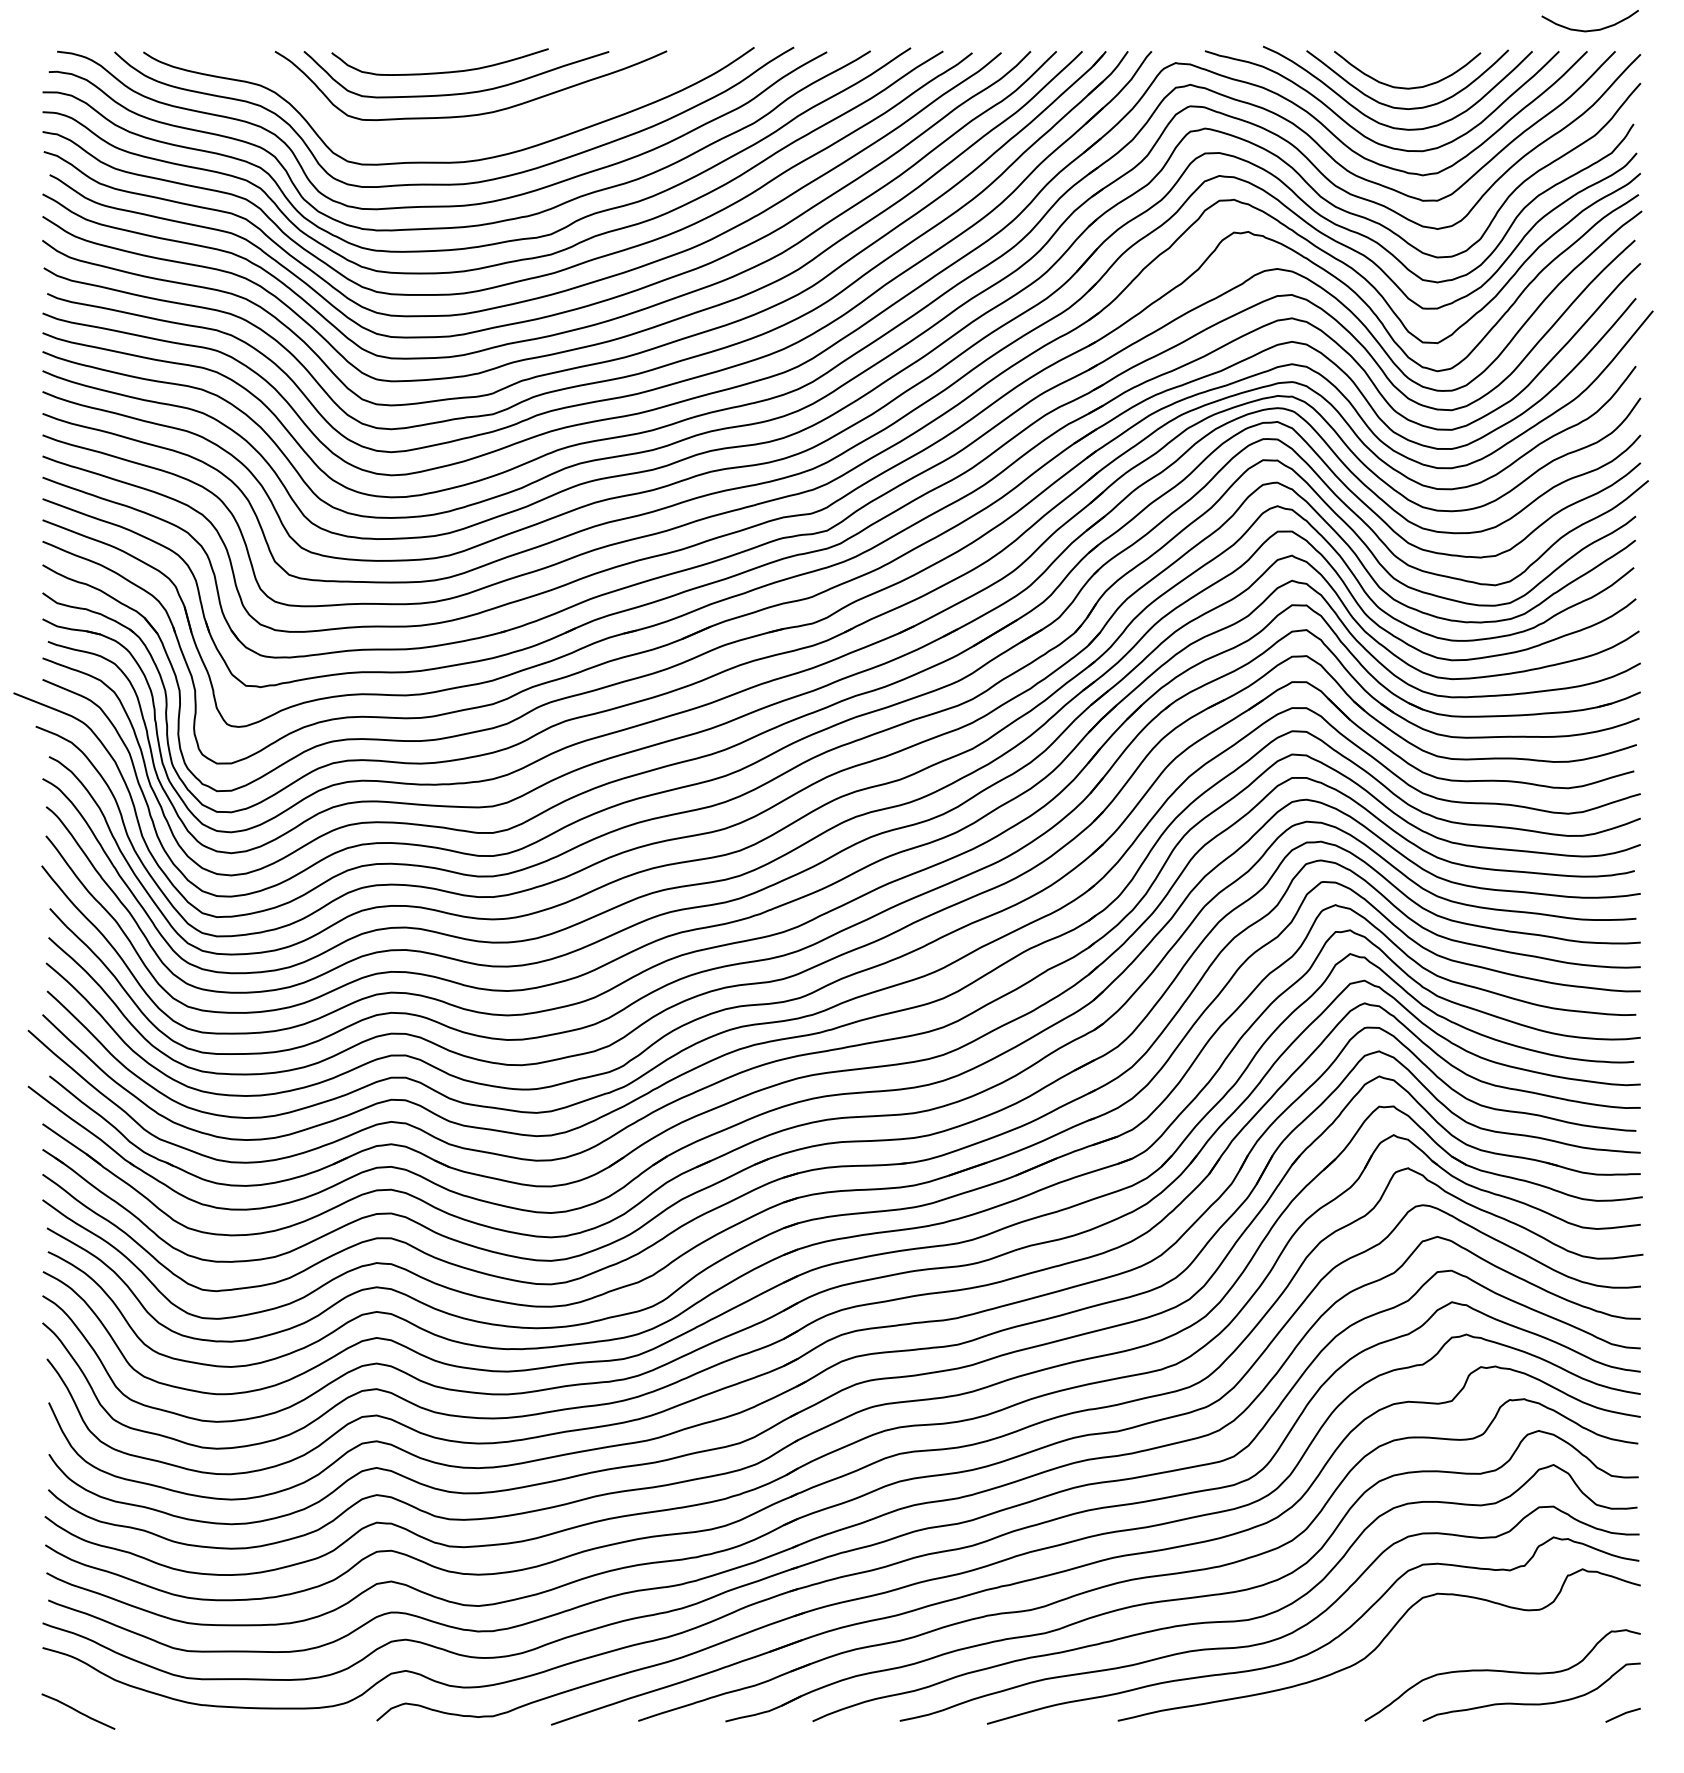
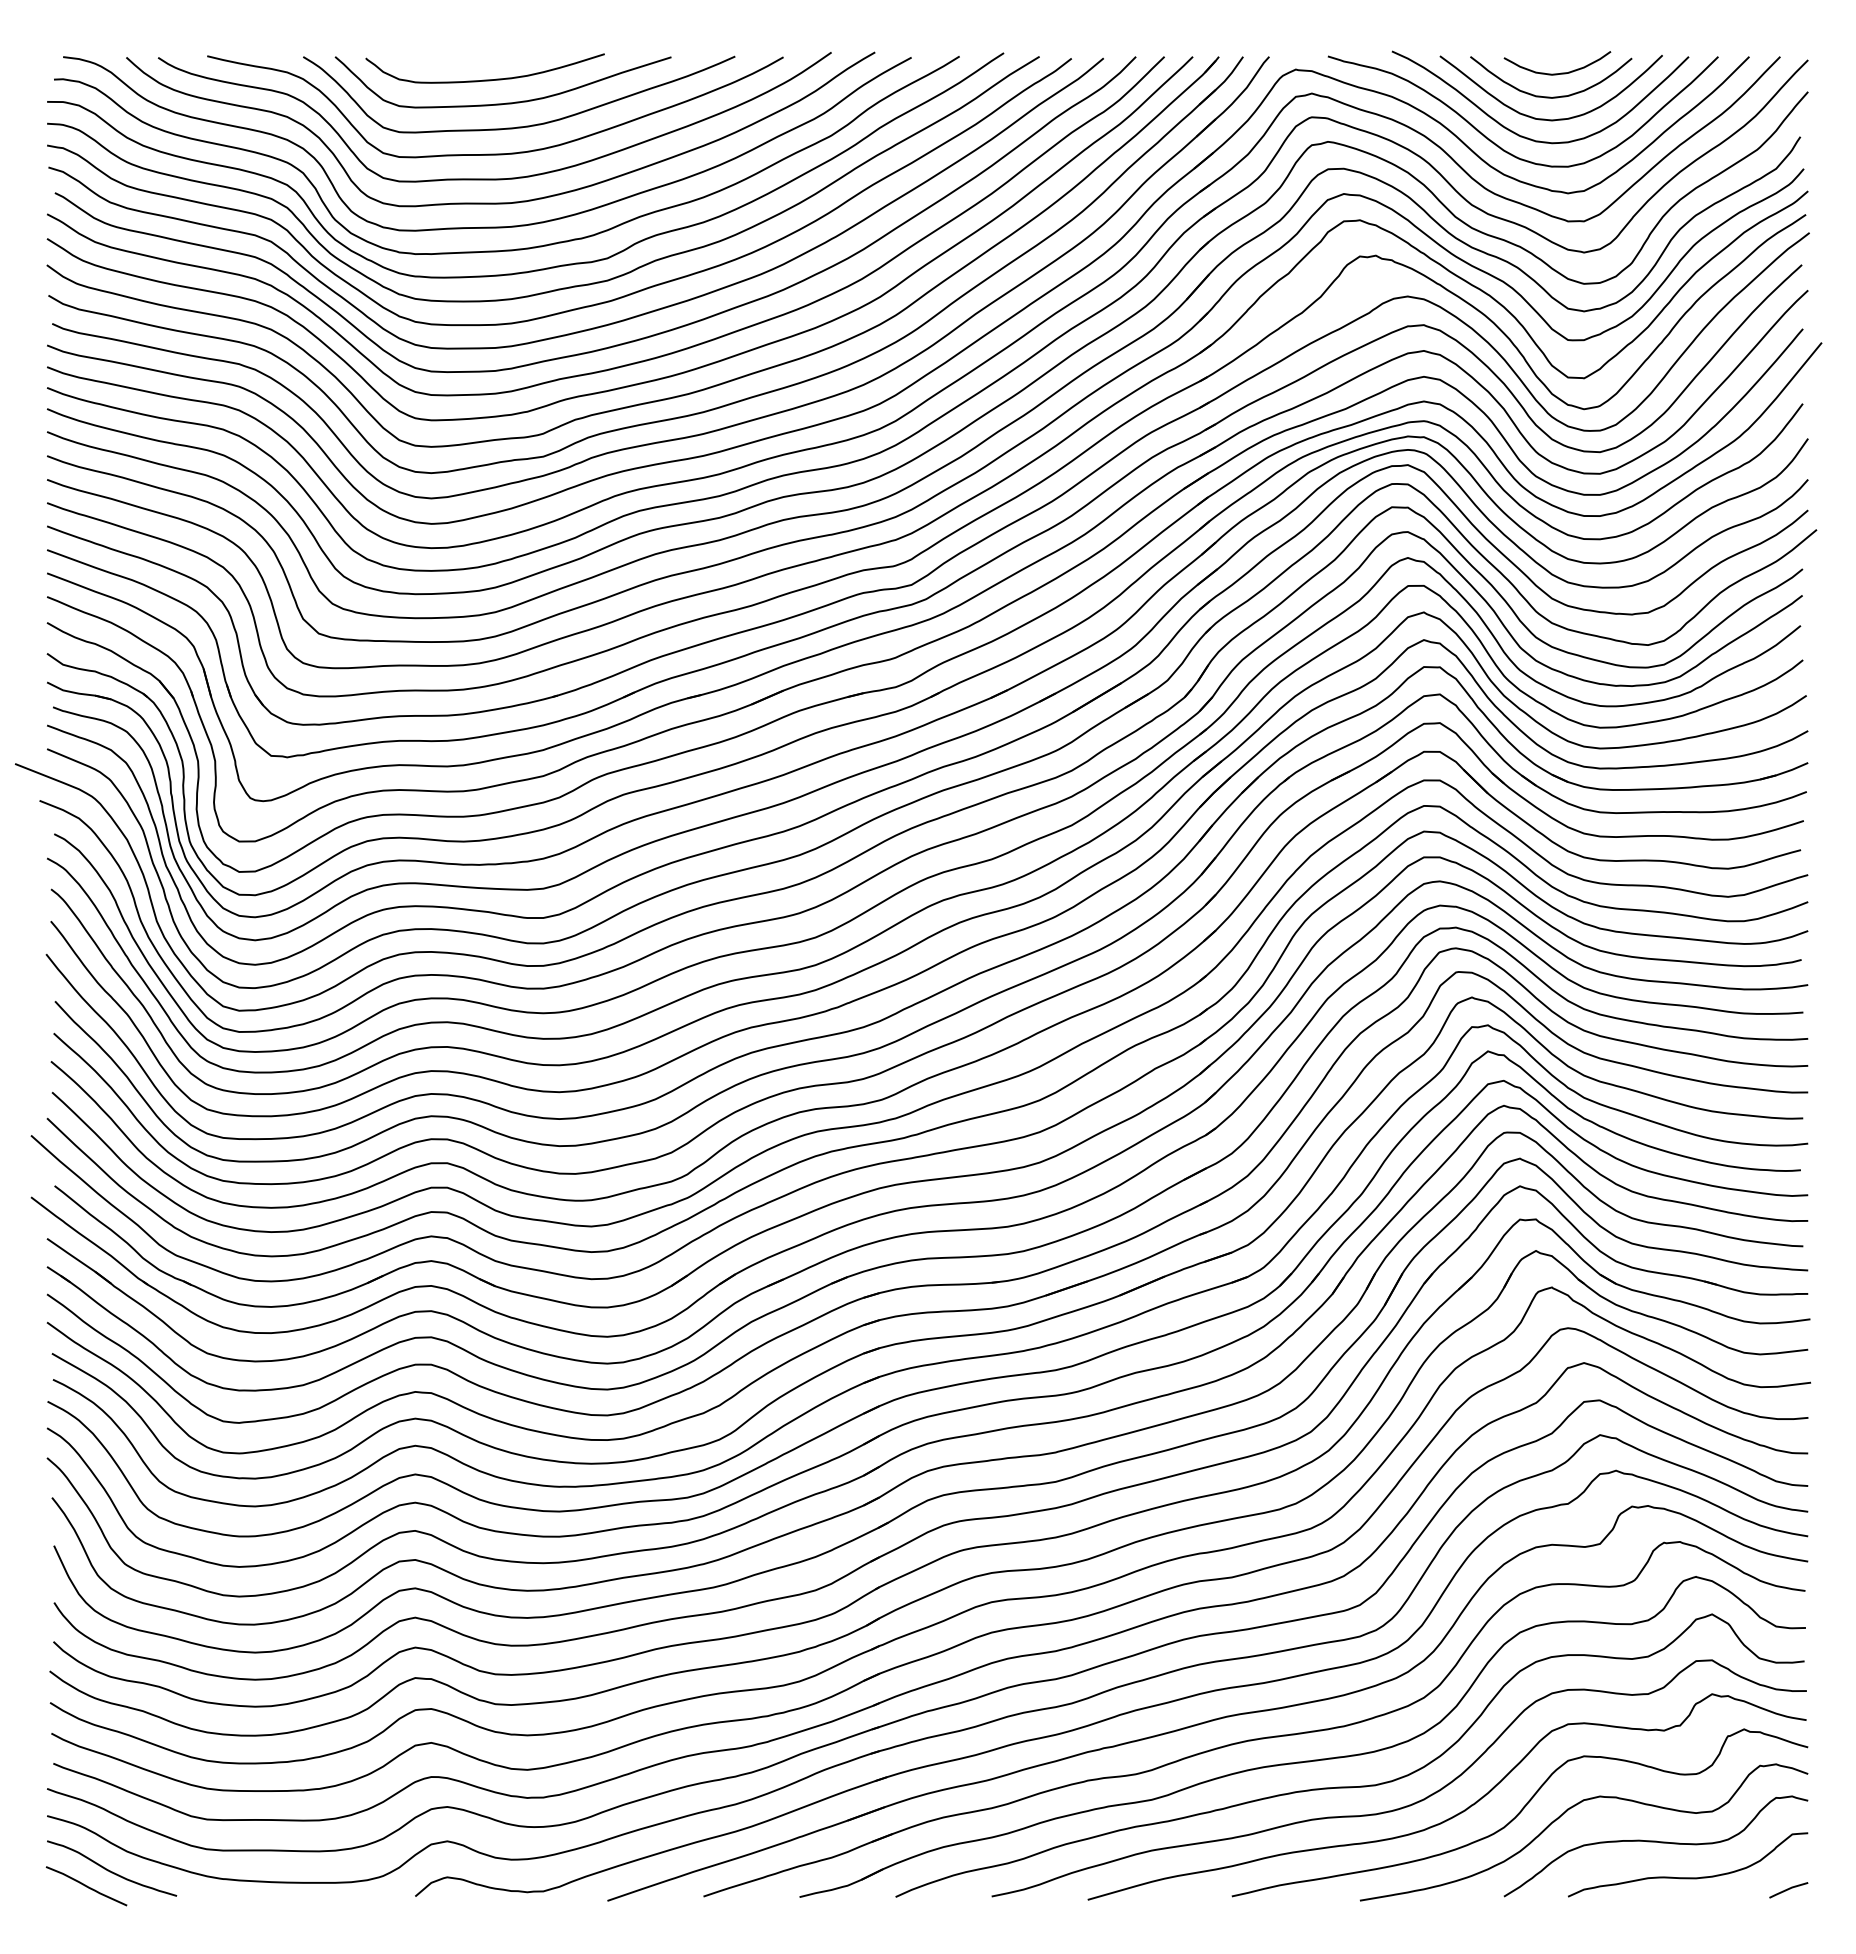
curve: (1592, 29) -> (1560, 72), moved
curve: (449, 139) -> (495, 153), added
curve: (1420, 1645) -> (1565, 1813), added
curve: (100, 1697) -> (110, 1870), added

